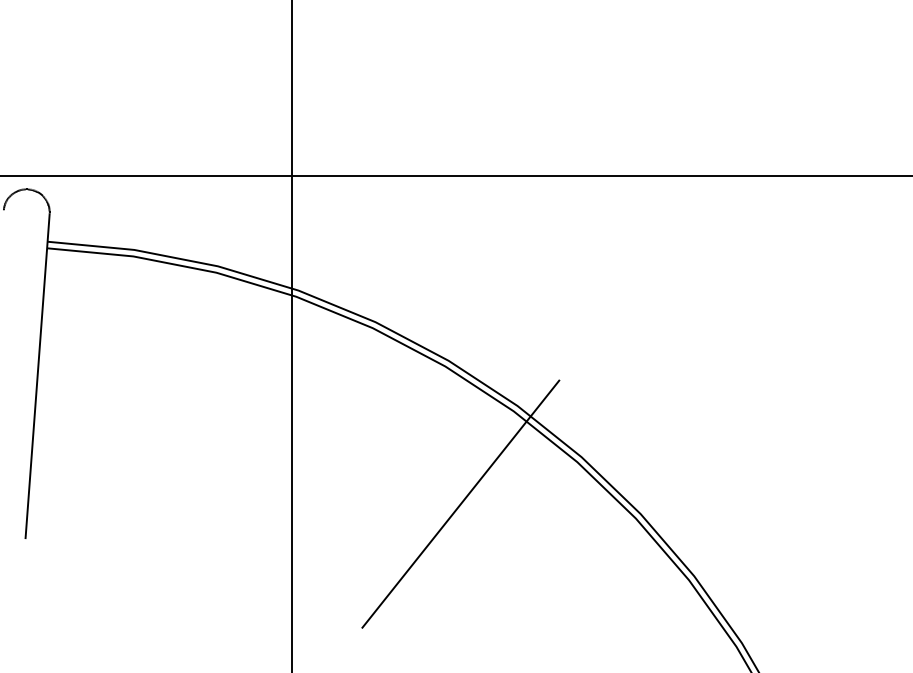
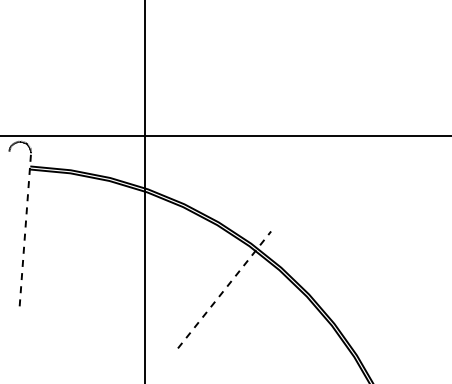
line: (37, 375) -> (25, 229), solid -> dashed
line: (460, 503) -> (224, 289), solid -> dashed

